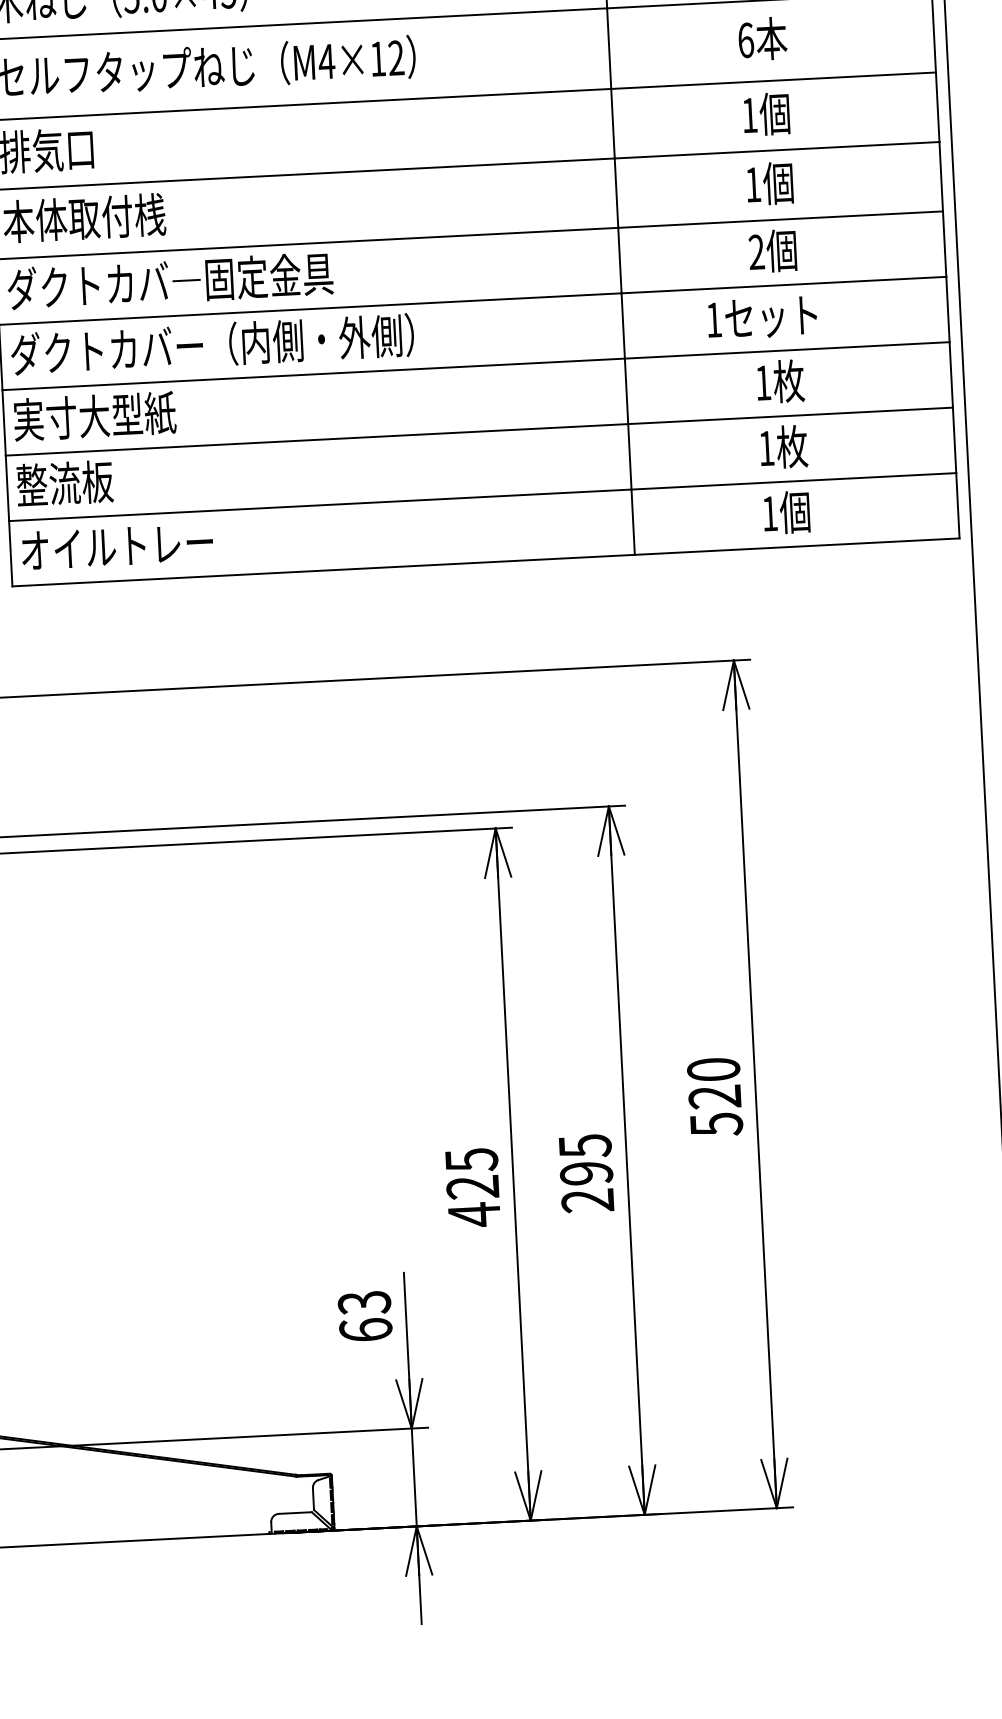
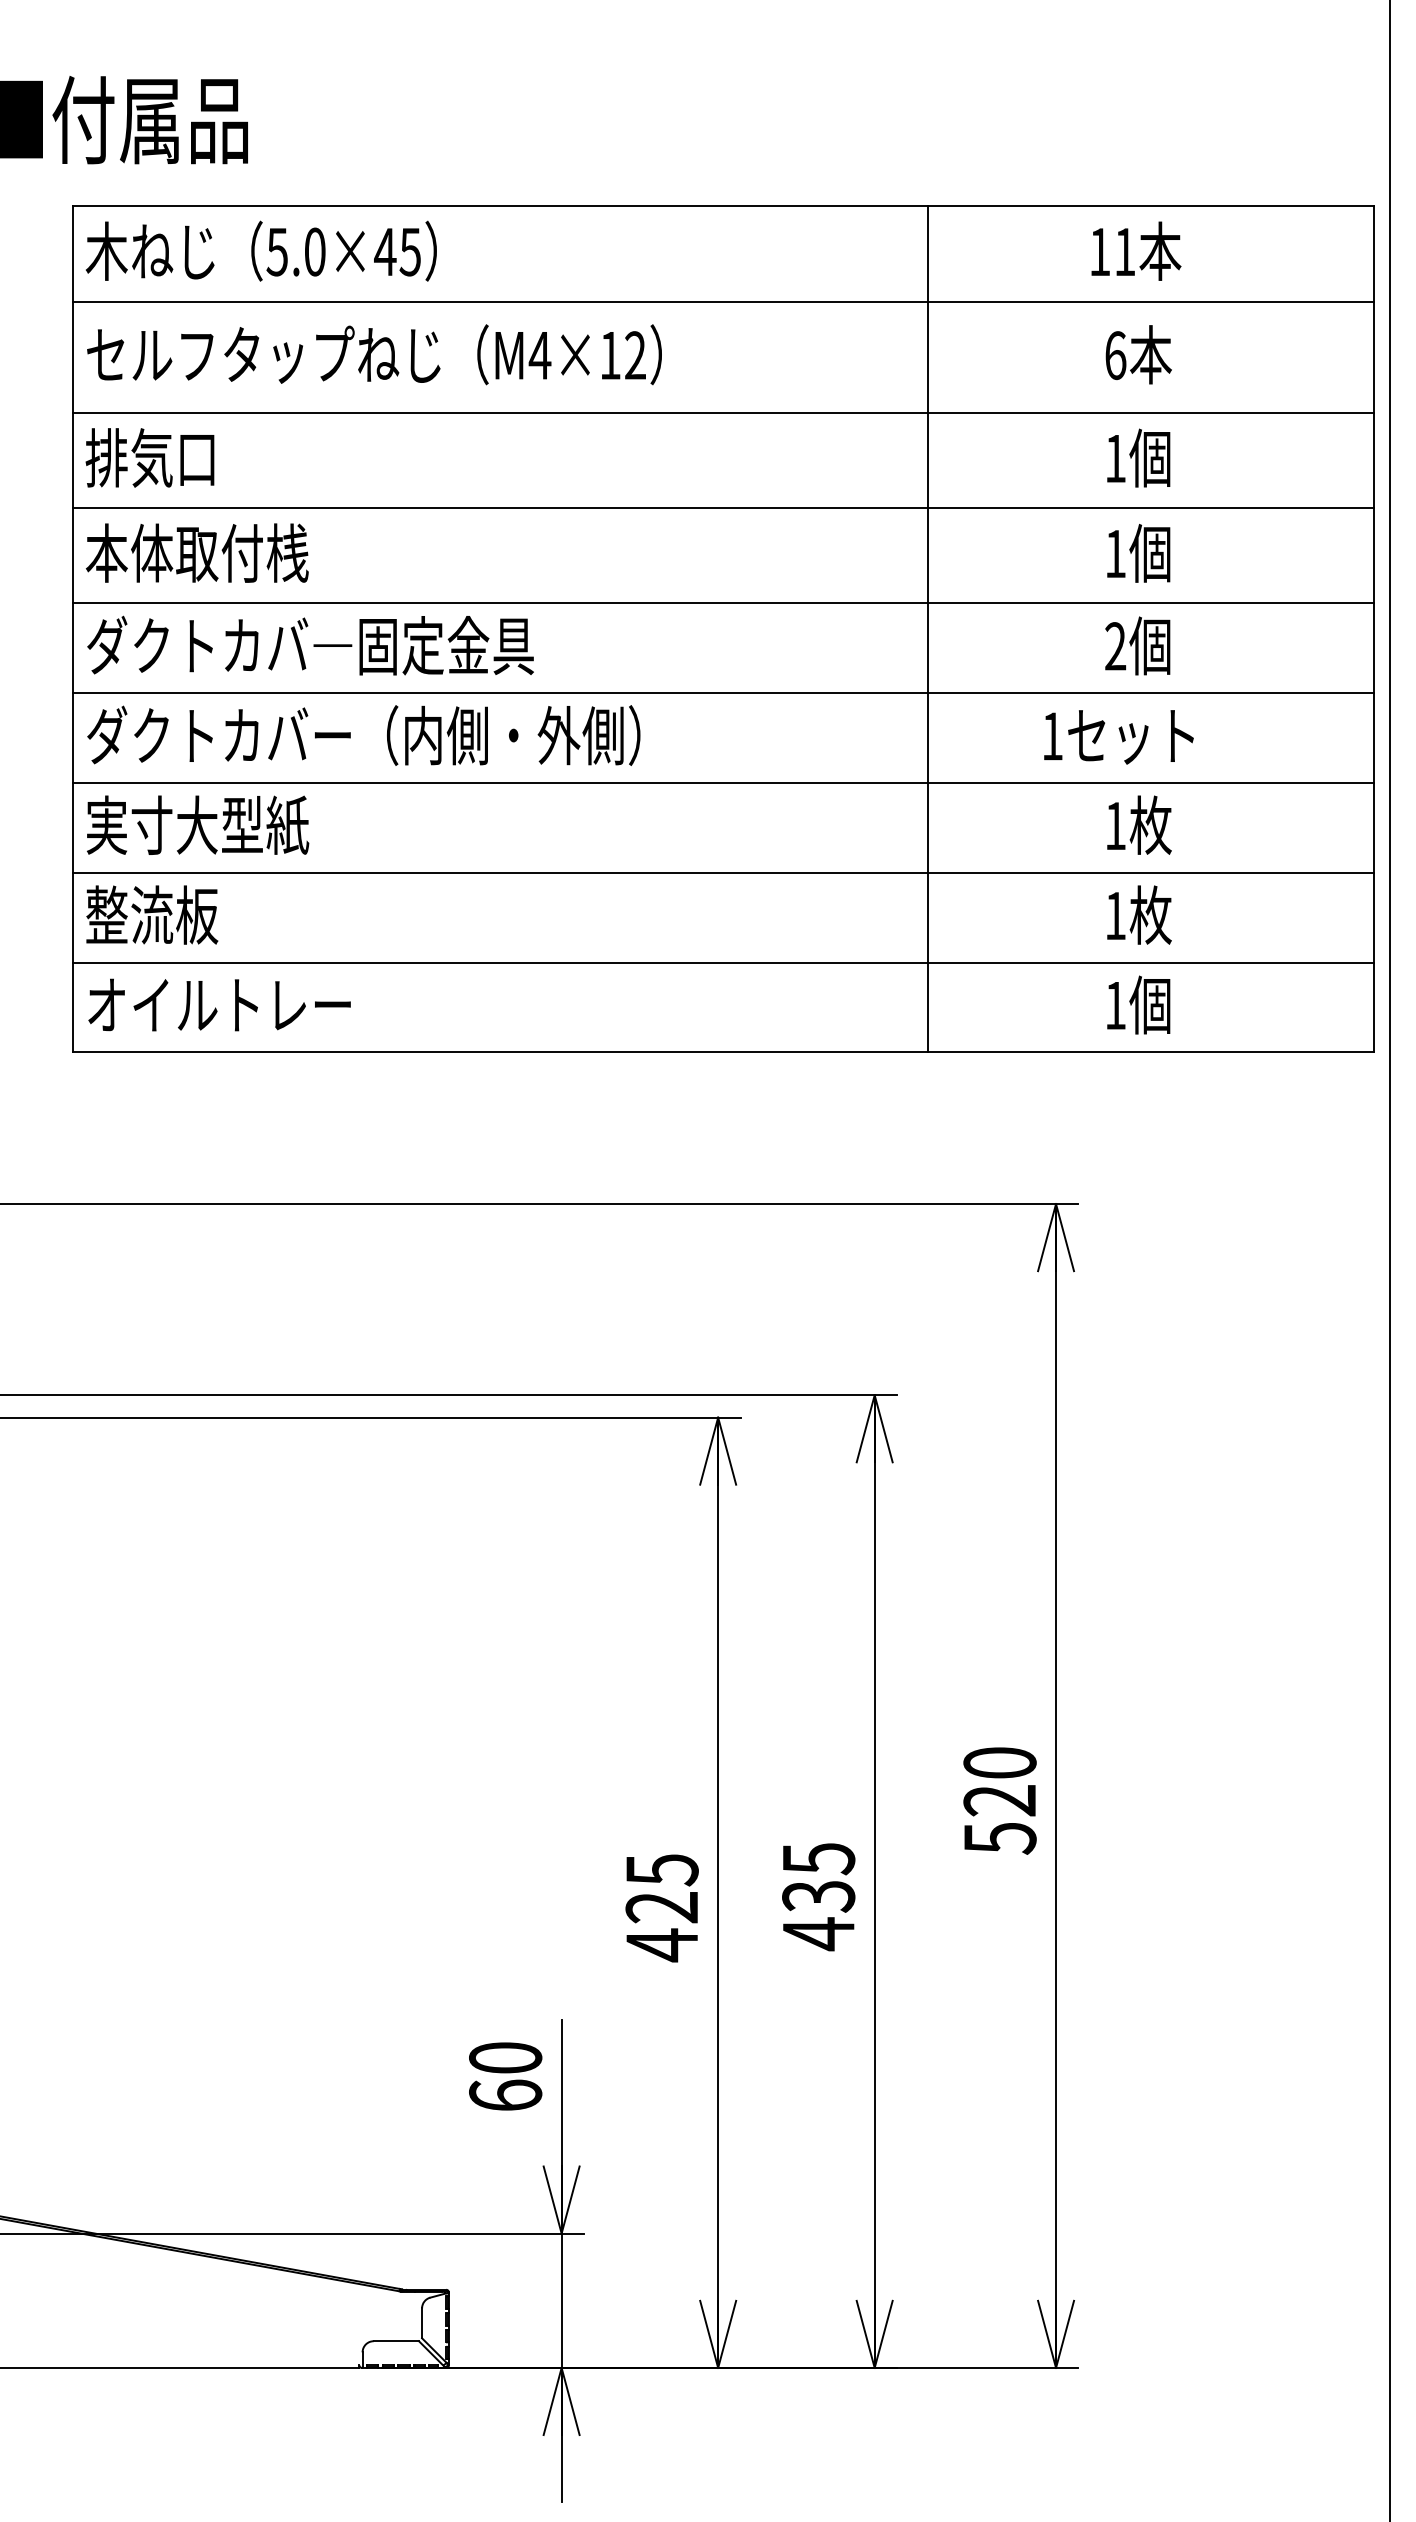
text: (587, 1188) -> (818, 1916), 295 -> 435
text: (364, 1303) -> (505, 2058), 63 -> 60

